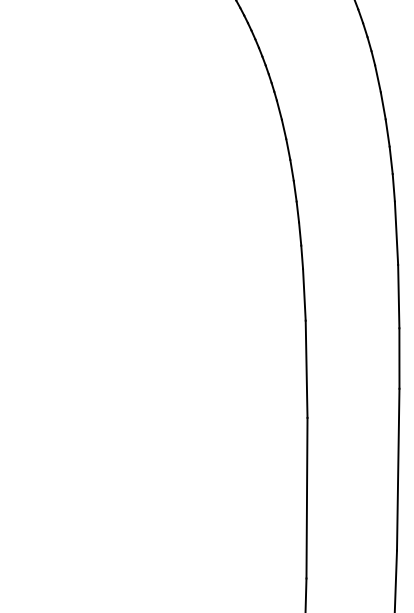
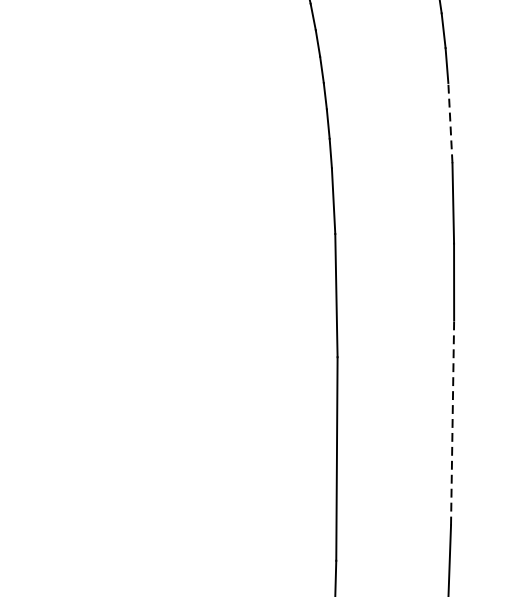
line: (396, 233) -> (450, 123), solid -> dashed
line: (398, 469) -> (452, 422), solid -> dashed

